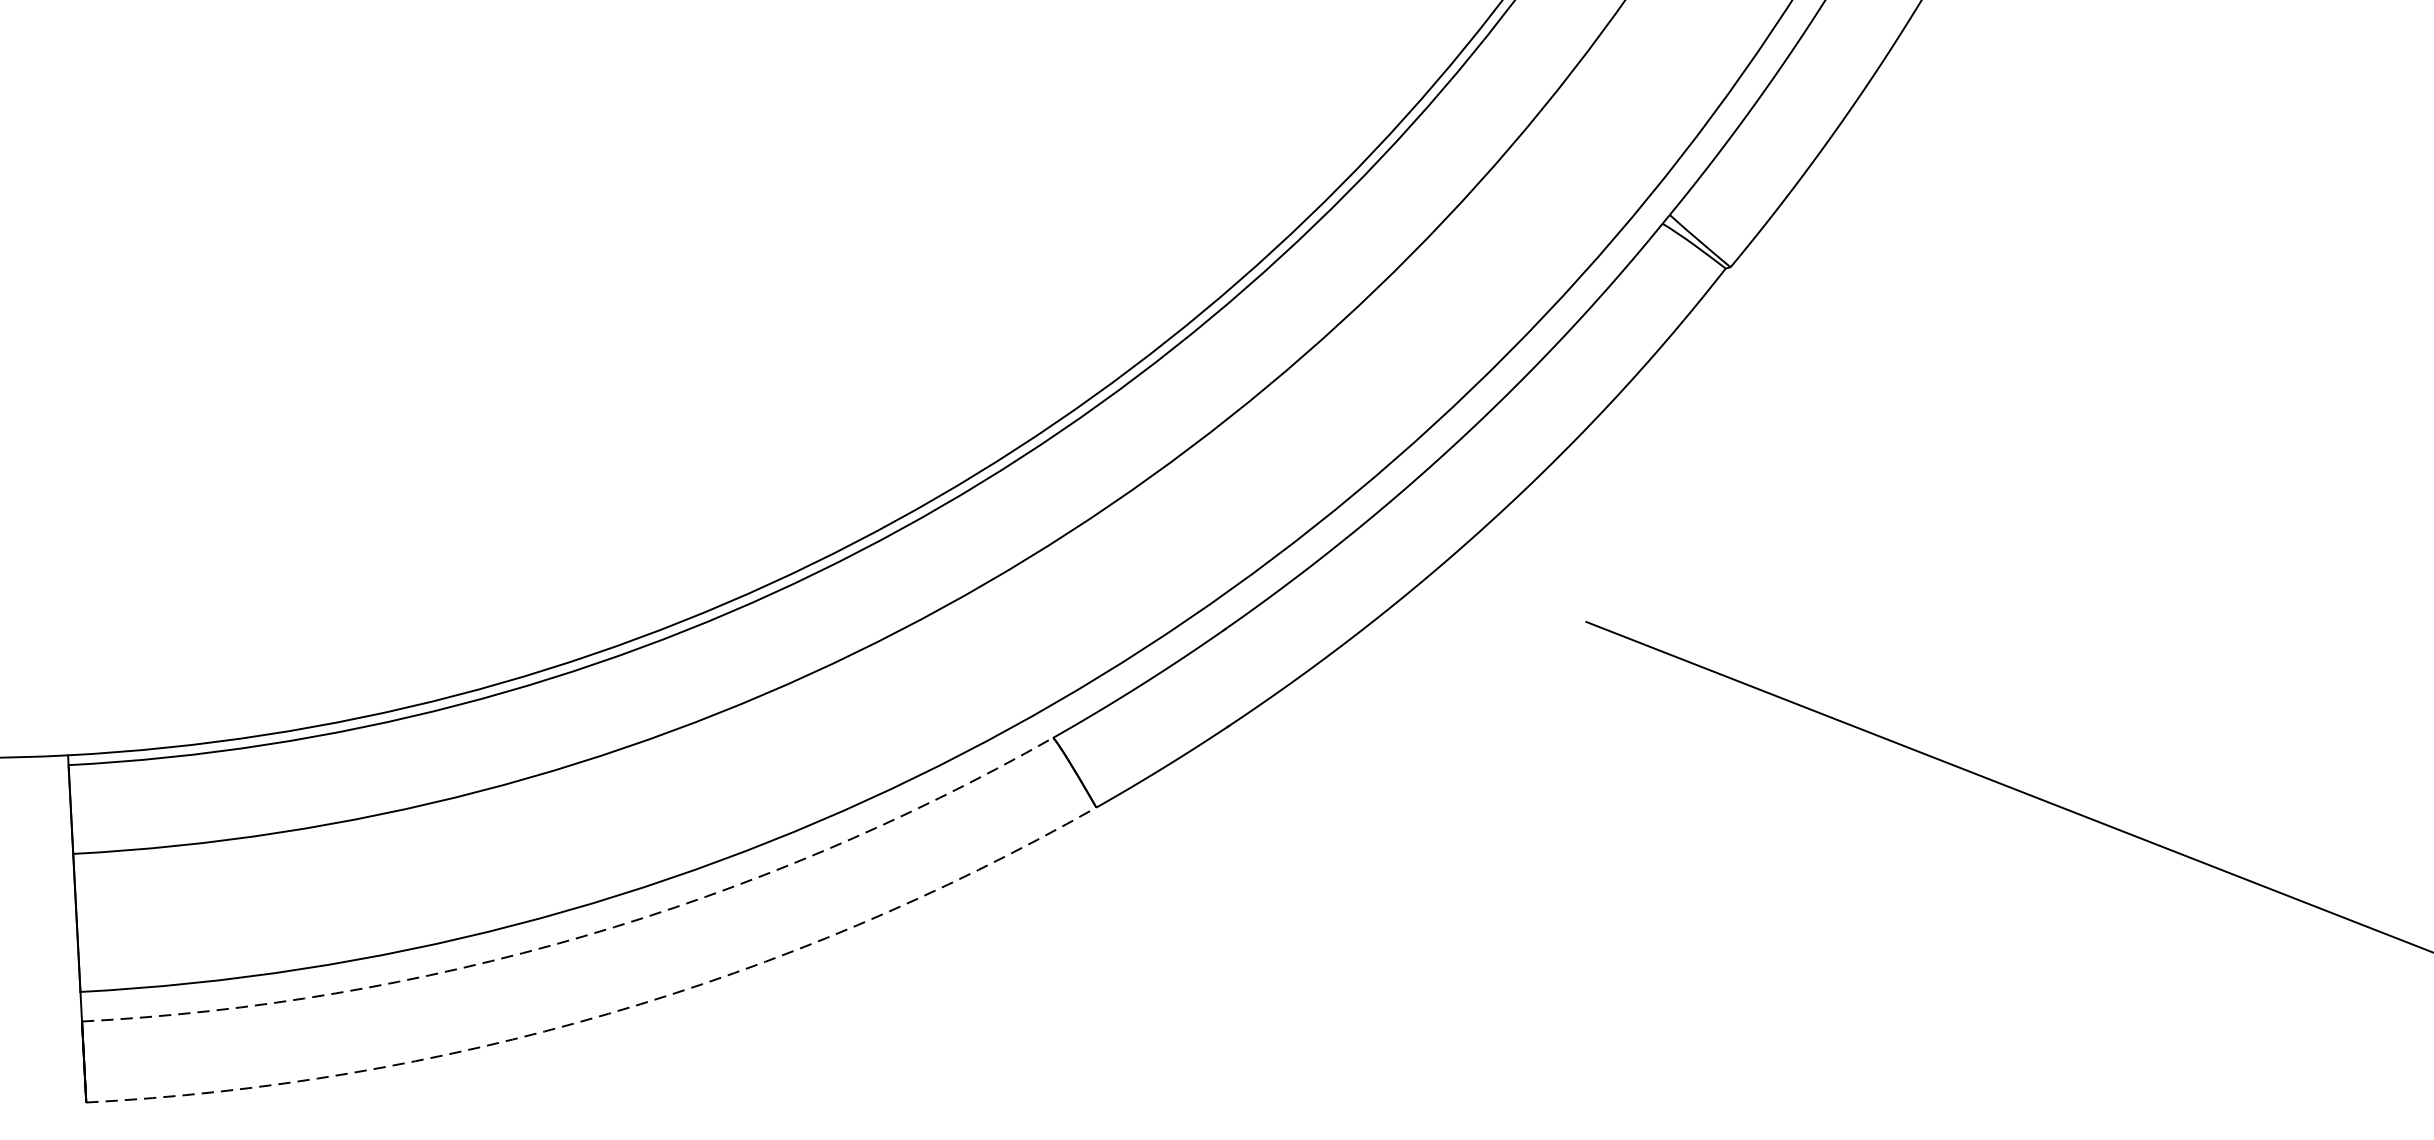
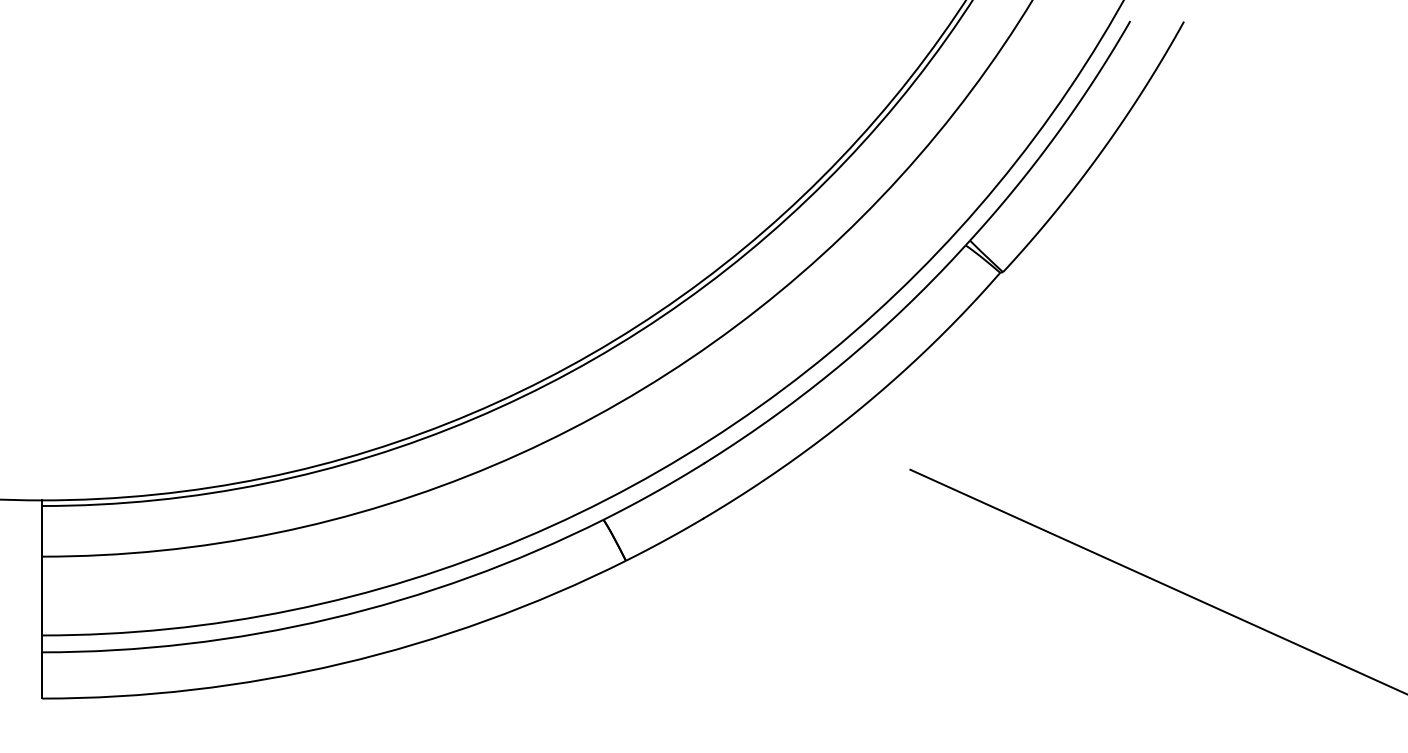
arc: (583, 935) -> (330, 618), dashed -> solid
arc: (609, 1013) -> (342, 663), dashed -> solid

